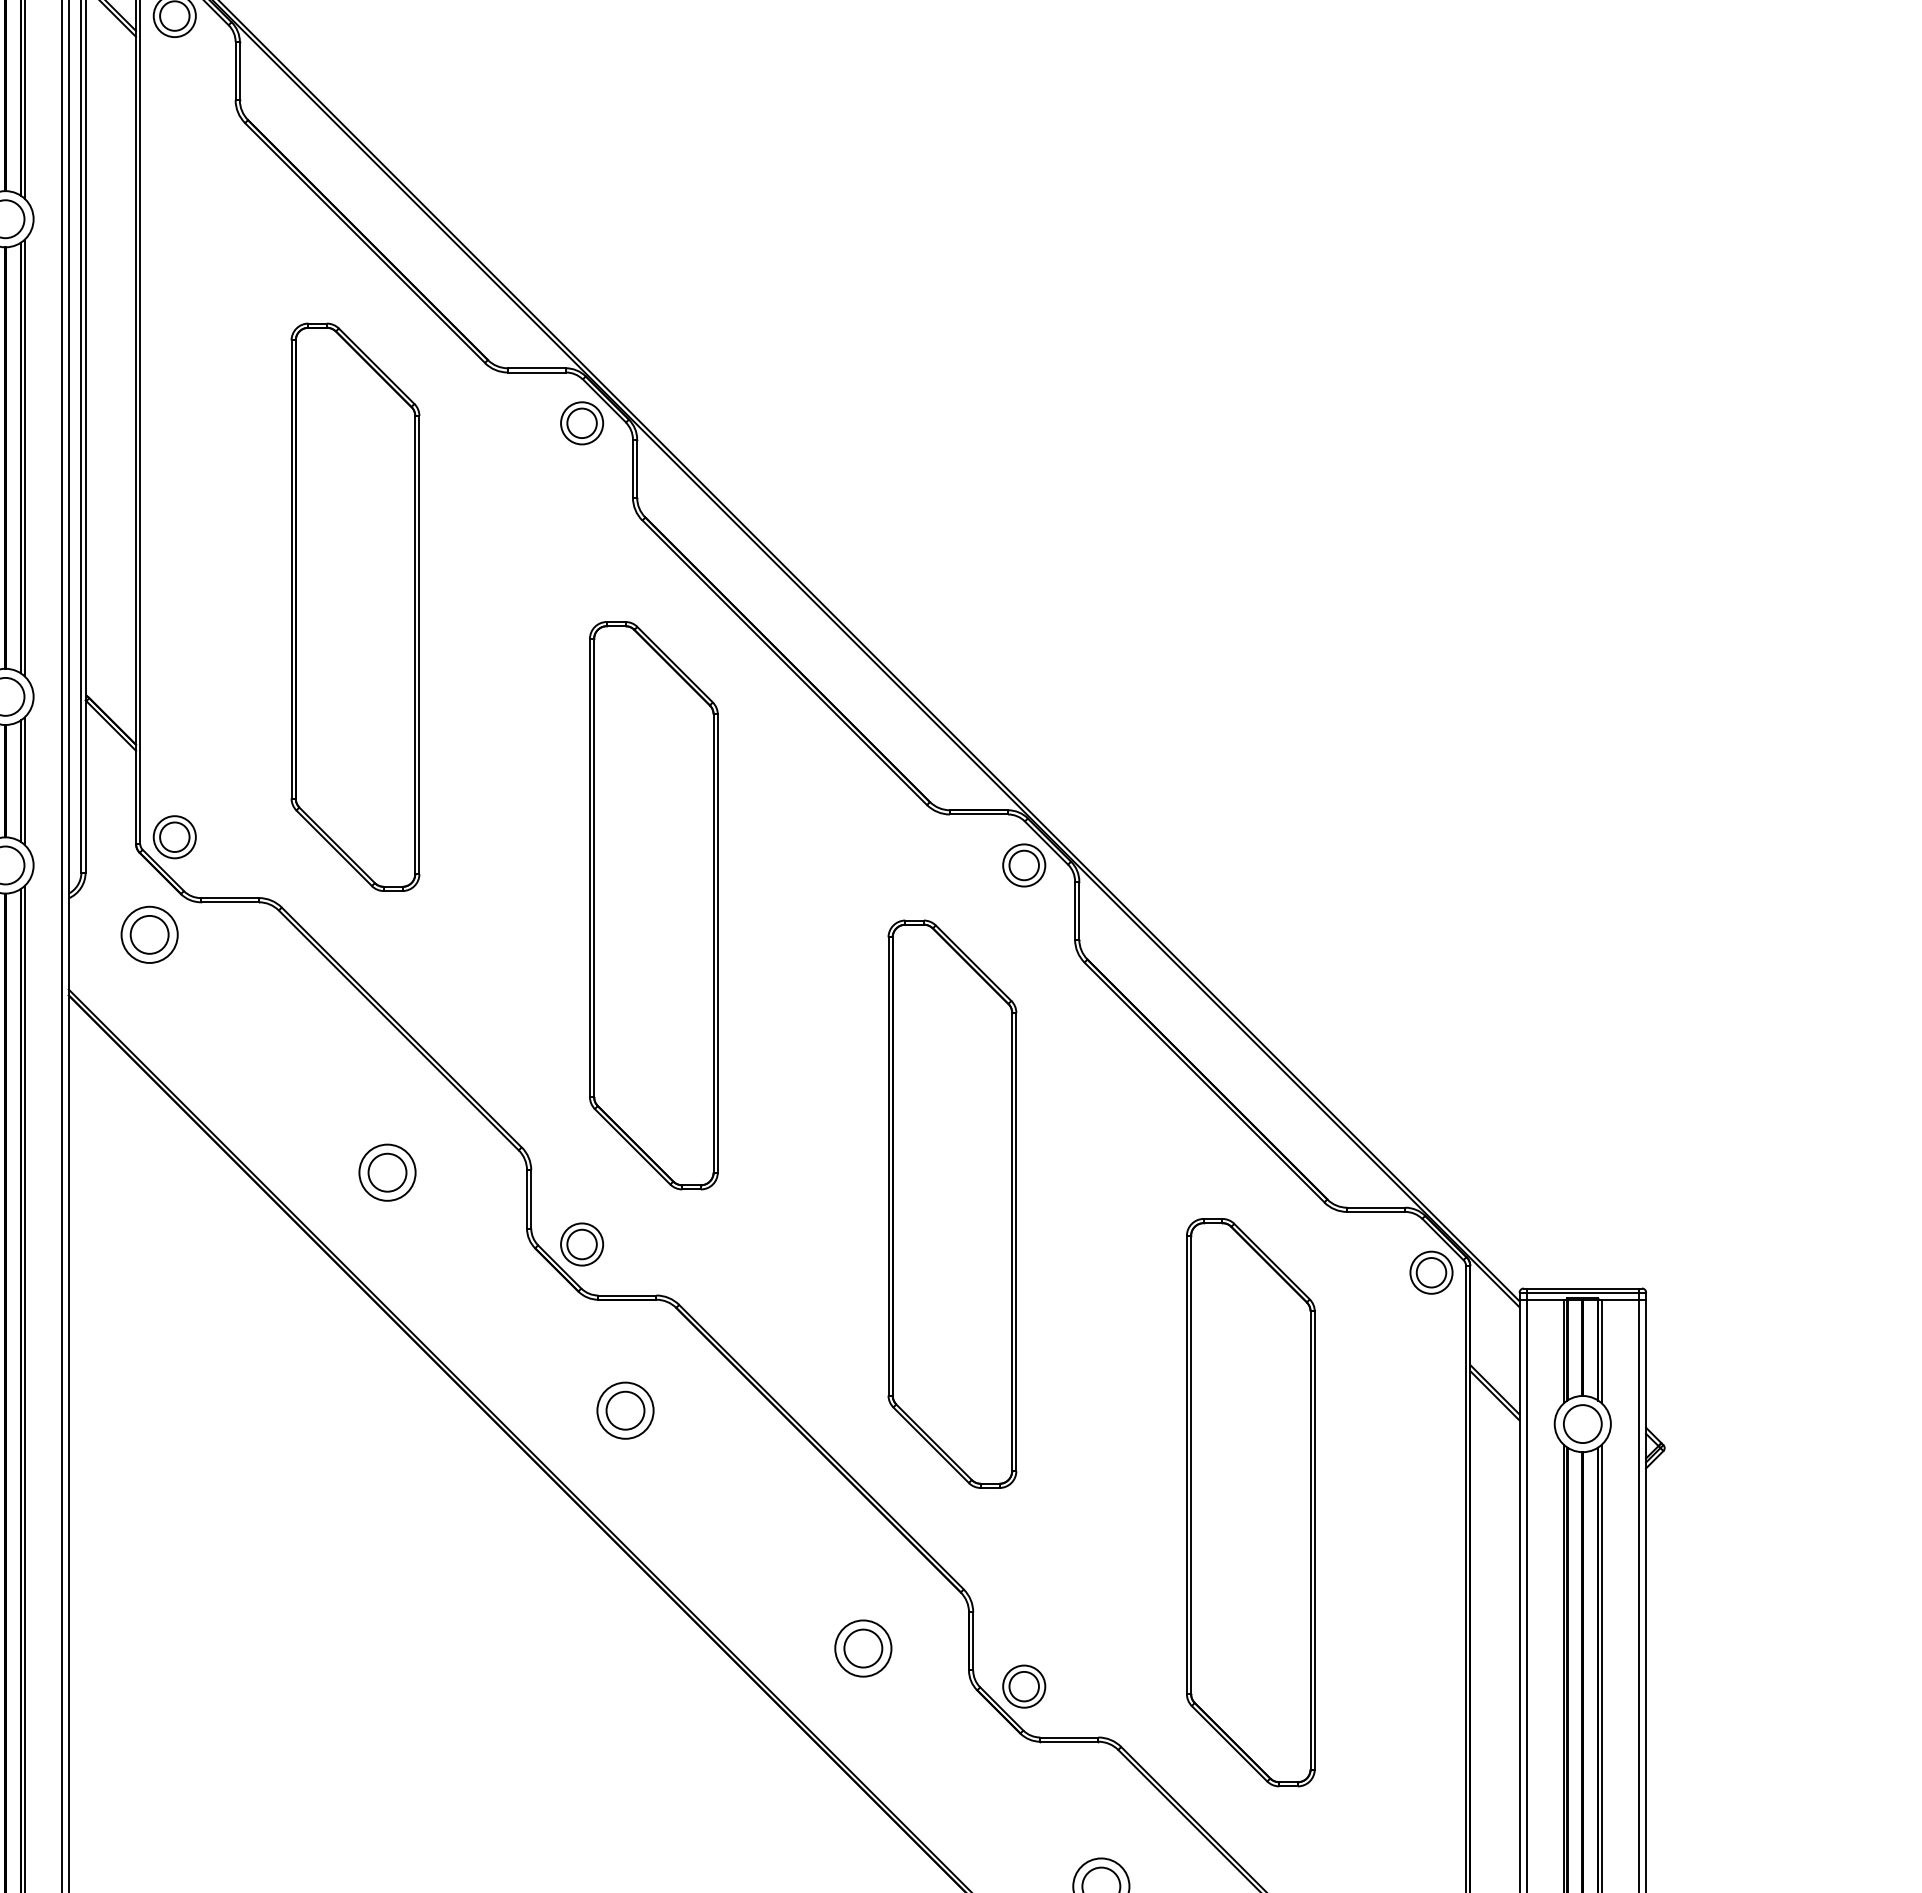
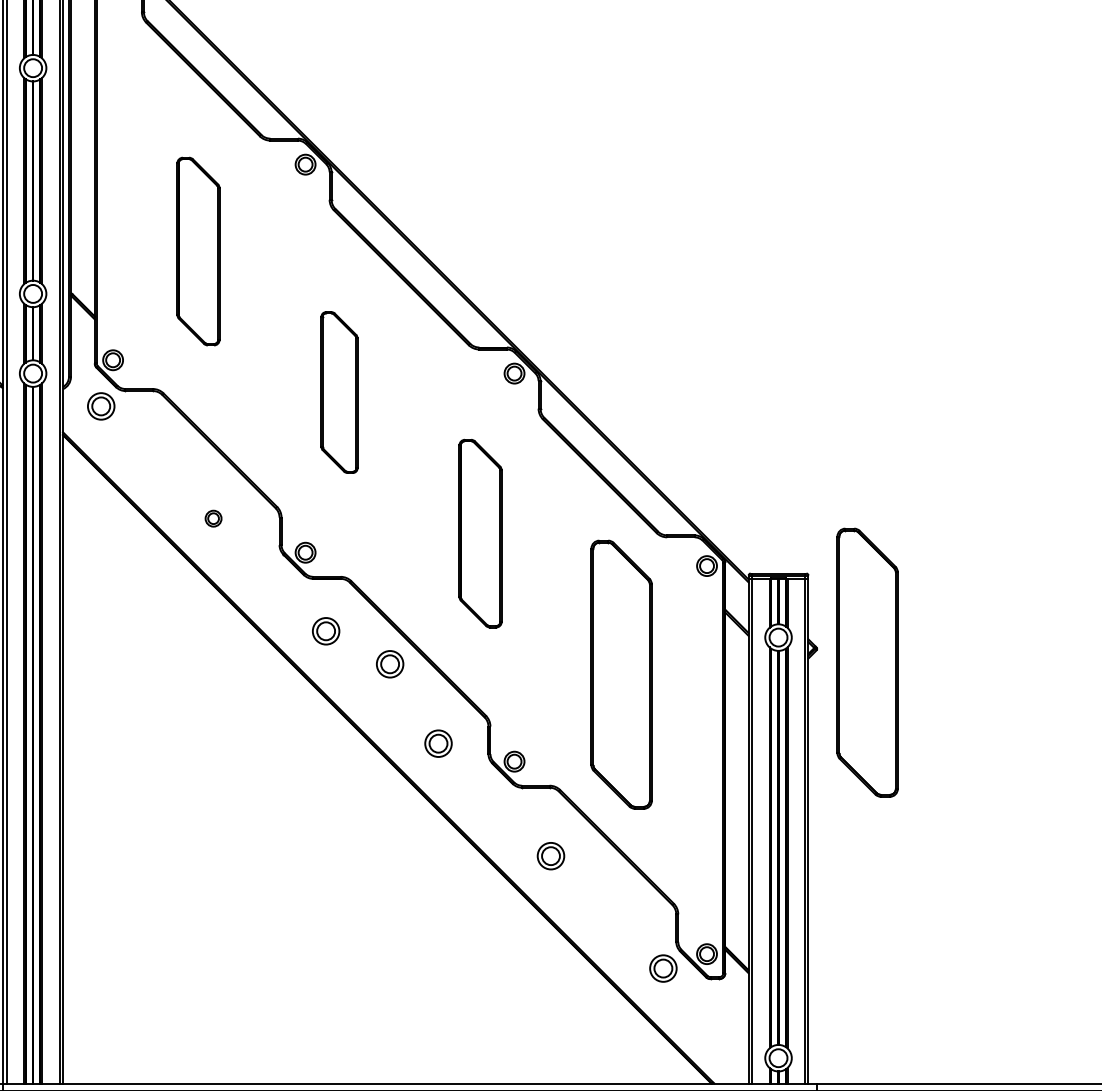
part: (355, 607) -> (198, 251), size x0.7
part: (653, 905) -> (339, 392), size x0.6
part: (387, 1172) -> (213, 518), size x0.6
part: (952, 1203) -> (480, 533), size x0.7
part: (1771, 1476) -> (867, 662), added
part: (761, 1480) -> (390, 664), added

